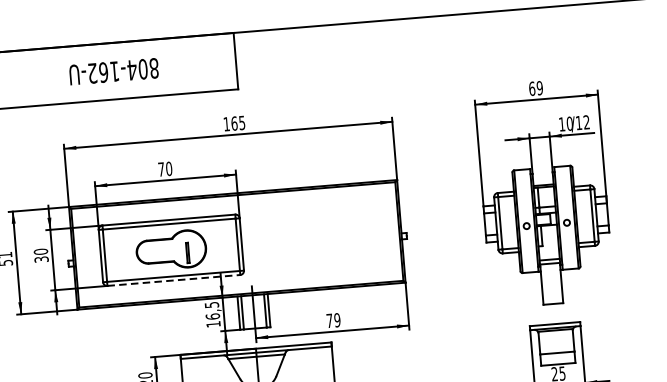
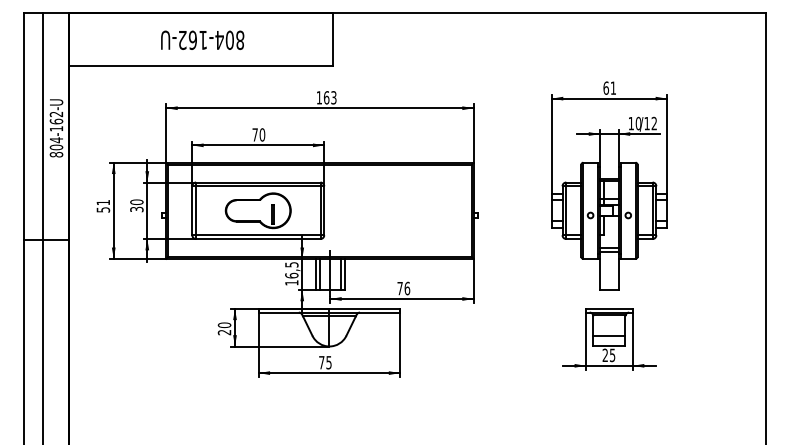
text: (113, 70) -> (202, 39), moved
text: (539, 87) -> (613, 87), 69 -> 61
text: (241, 122) -> (333, 97), 165 -> 163
line: (174, 280) -> (258, 239), dashed -> solid
text: (337, 320) -> (407, 288), 79 -> 76

